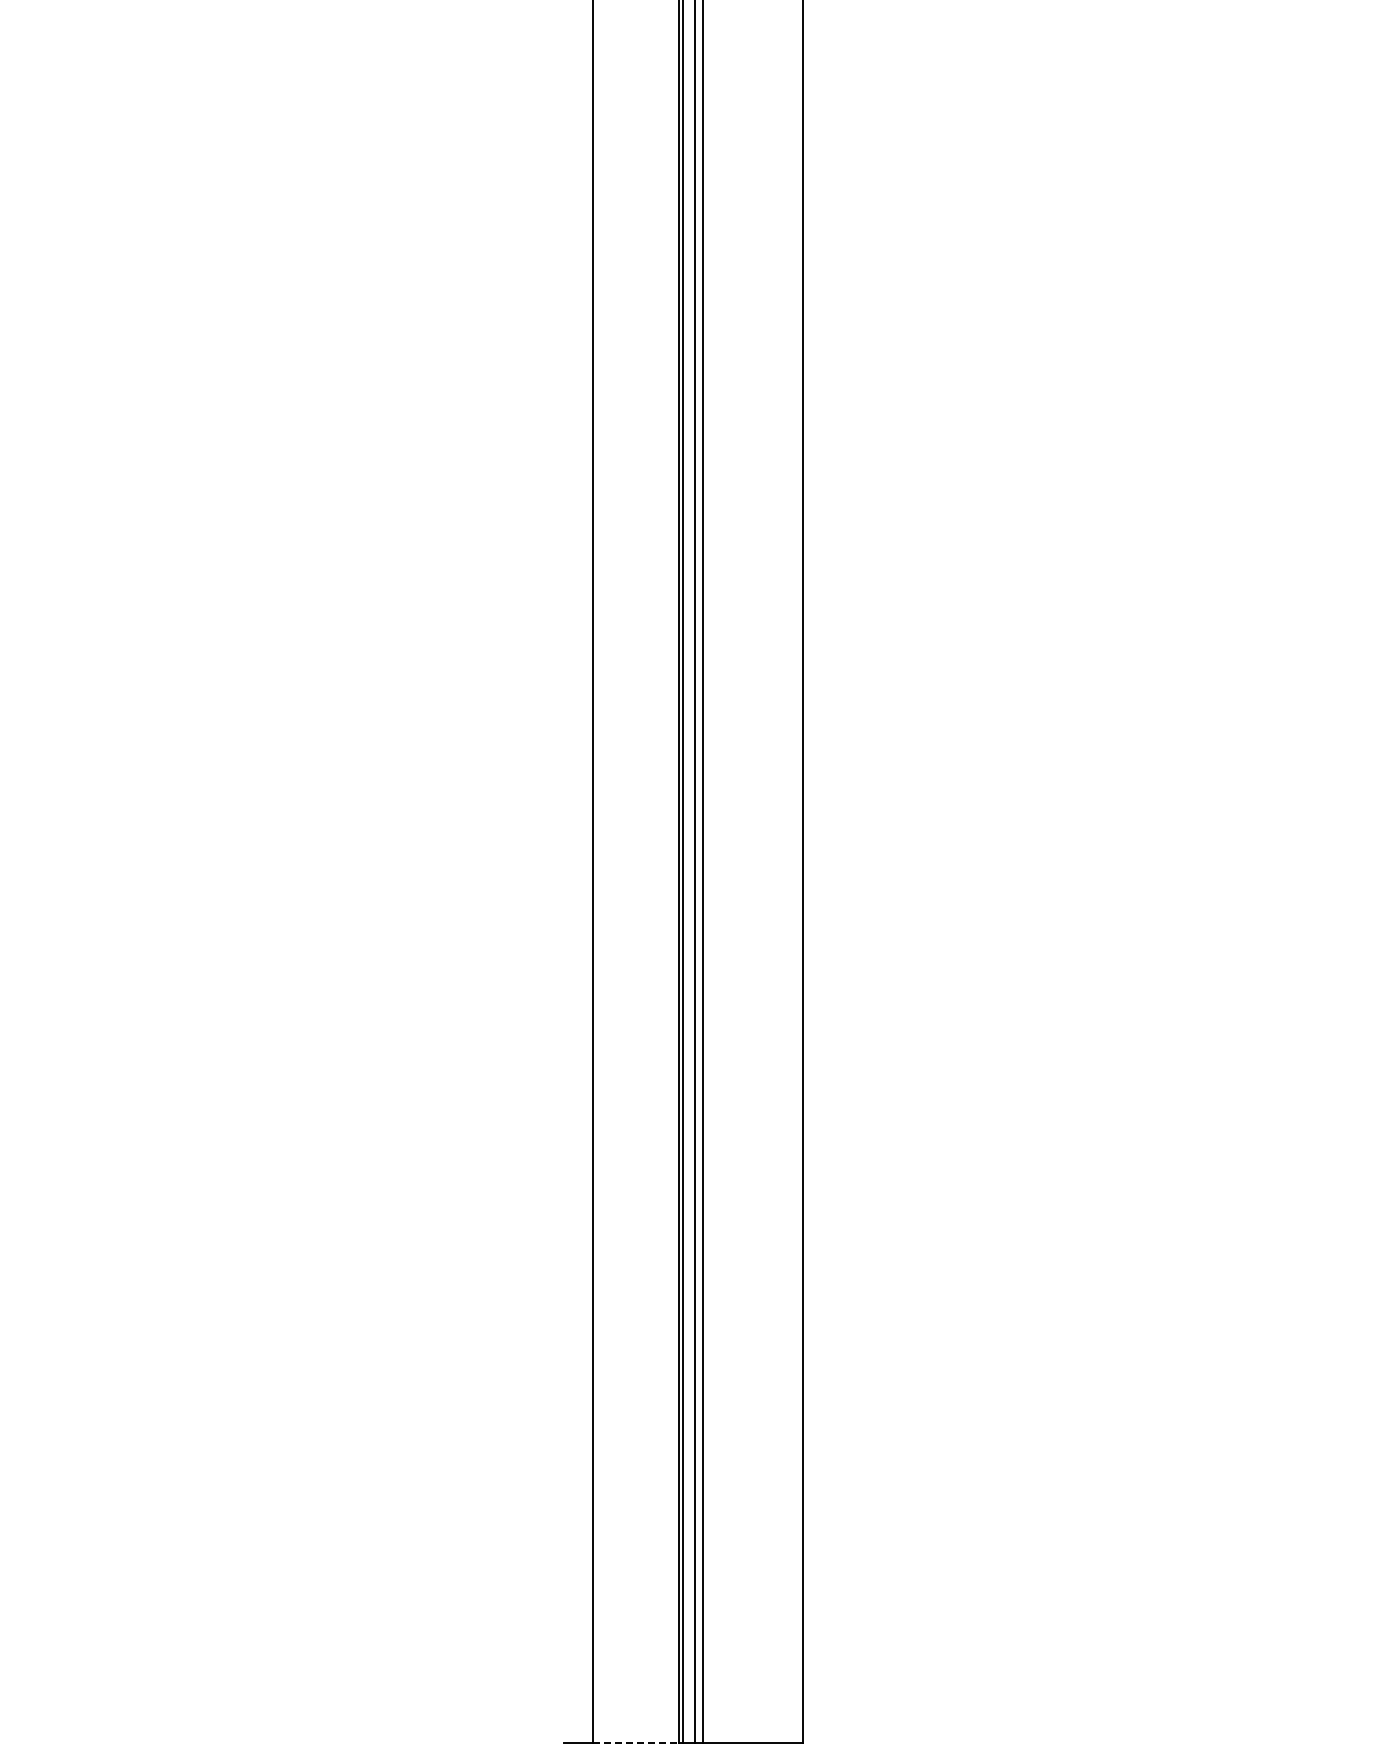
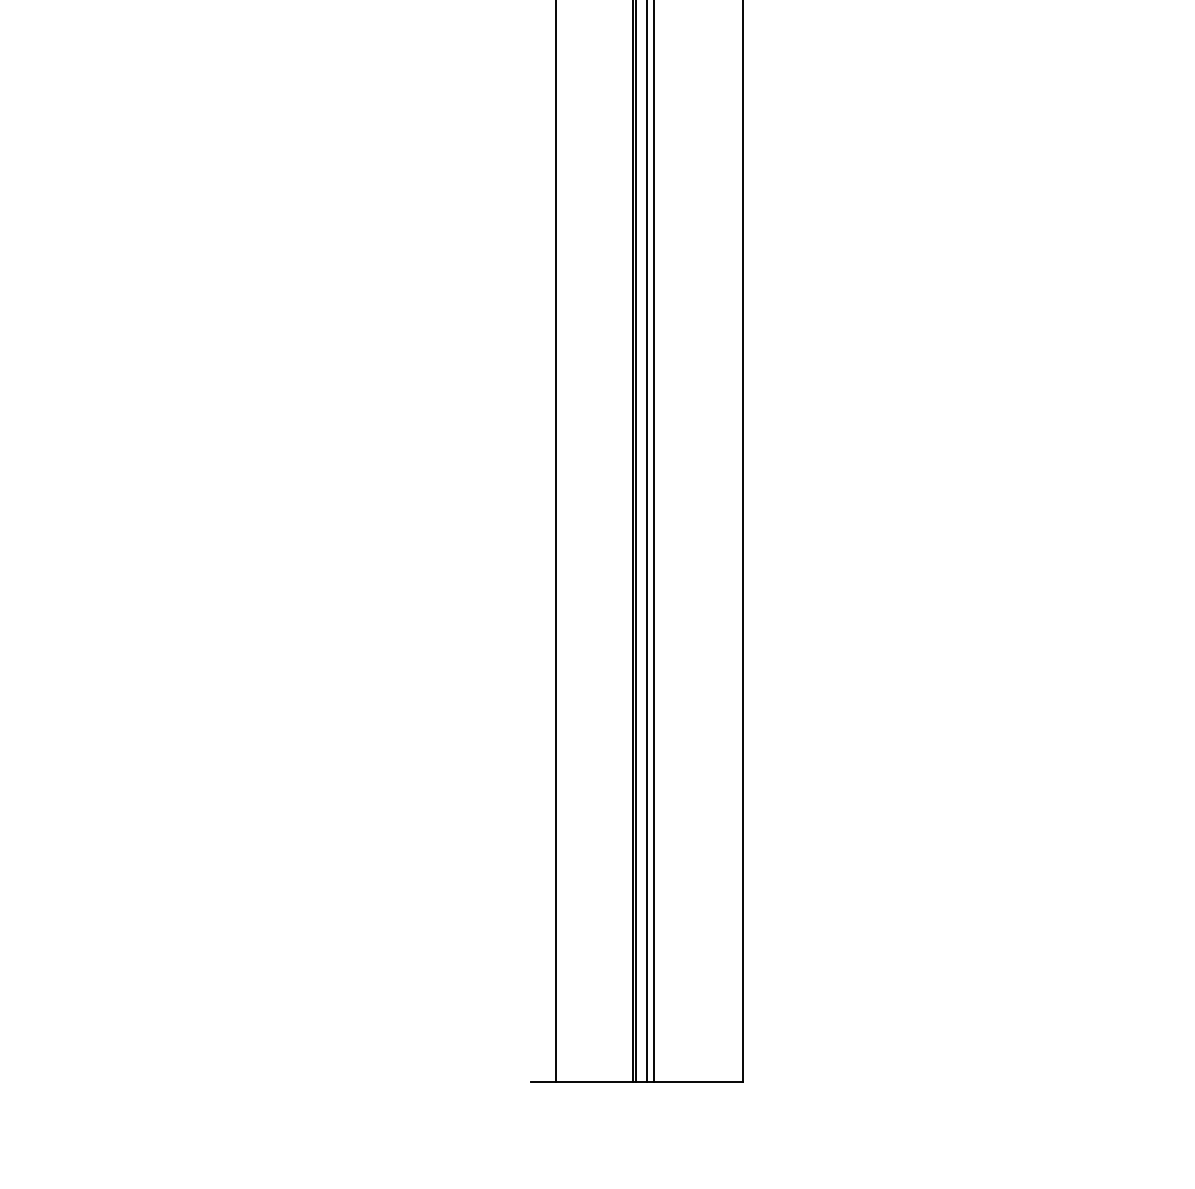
line: (635, 1742) -> (594, 1082), dashed -> solid

